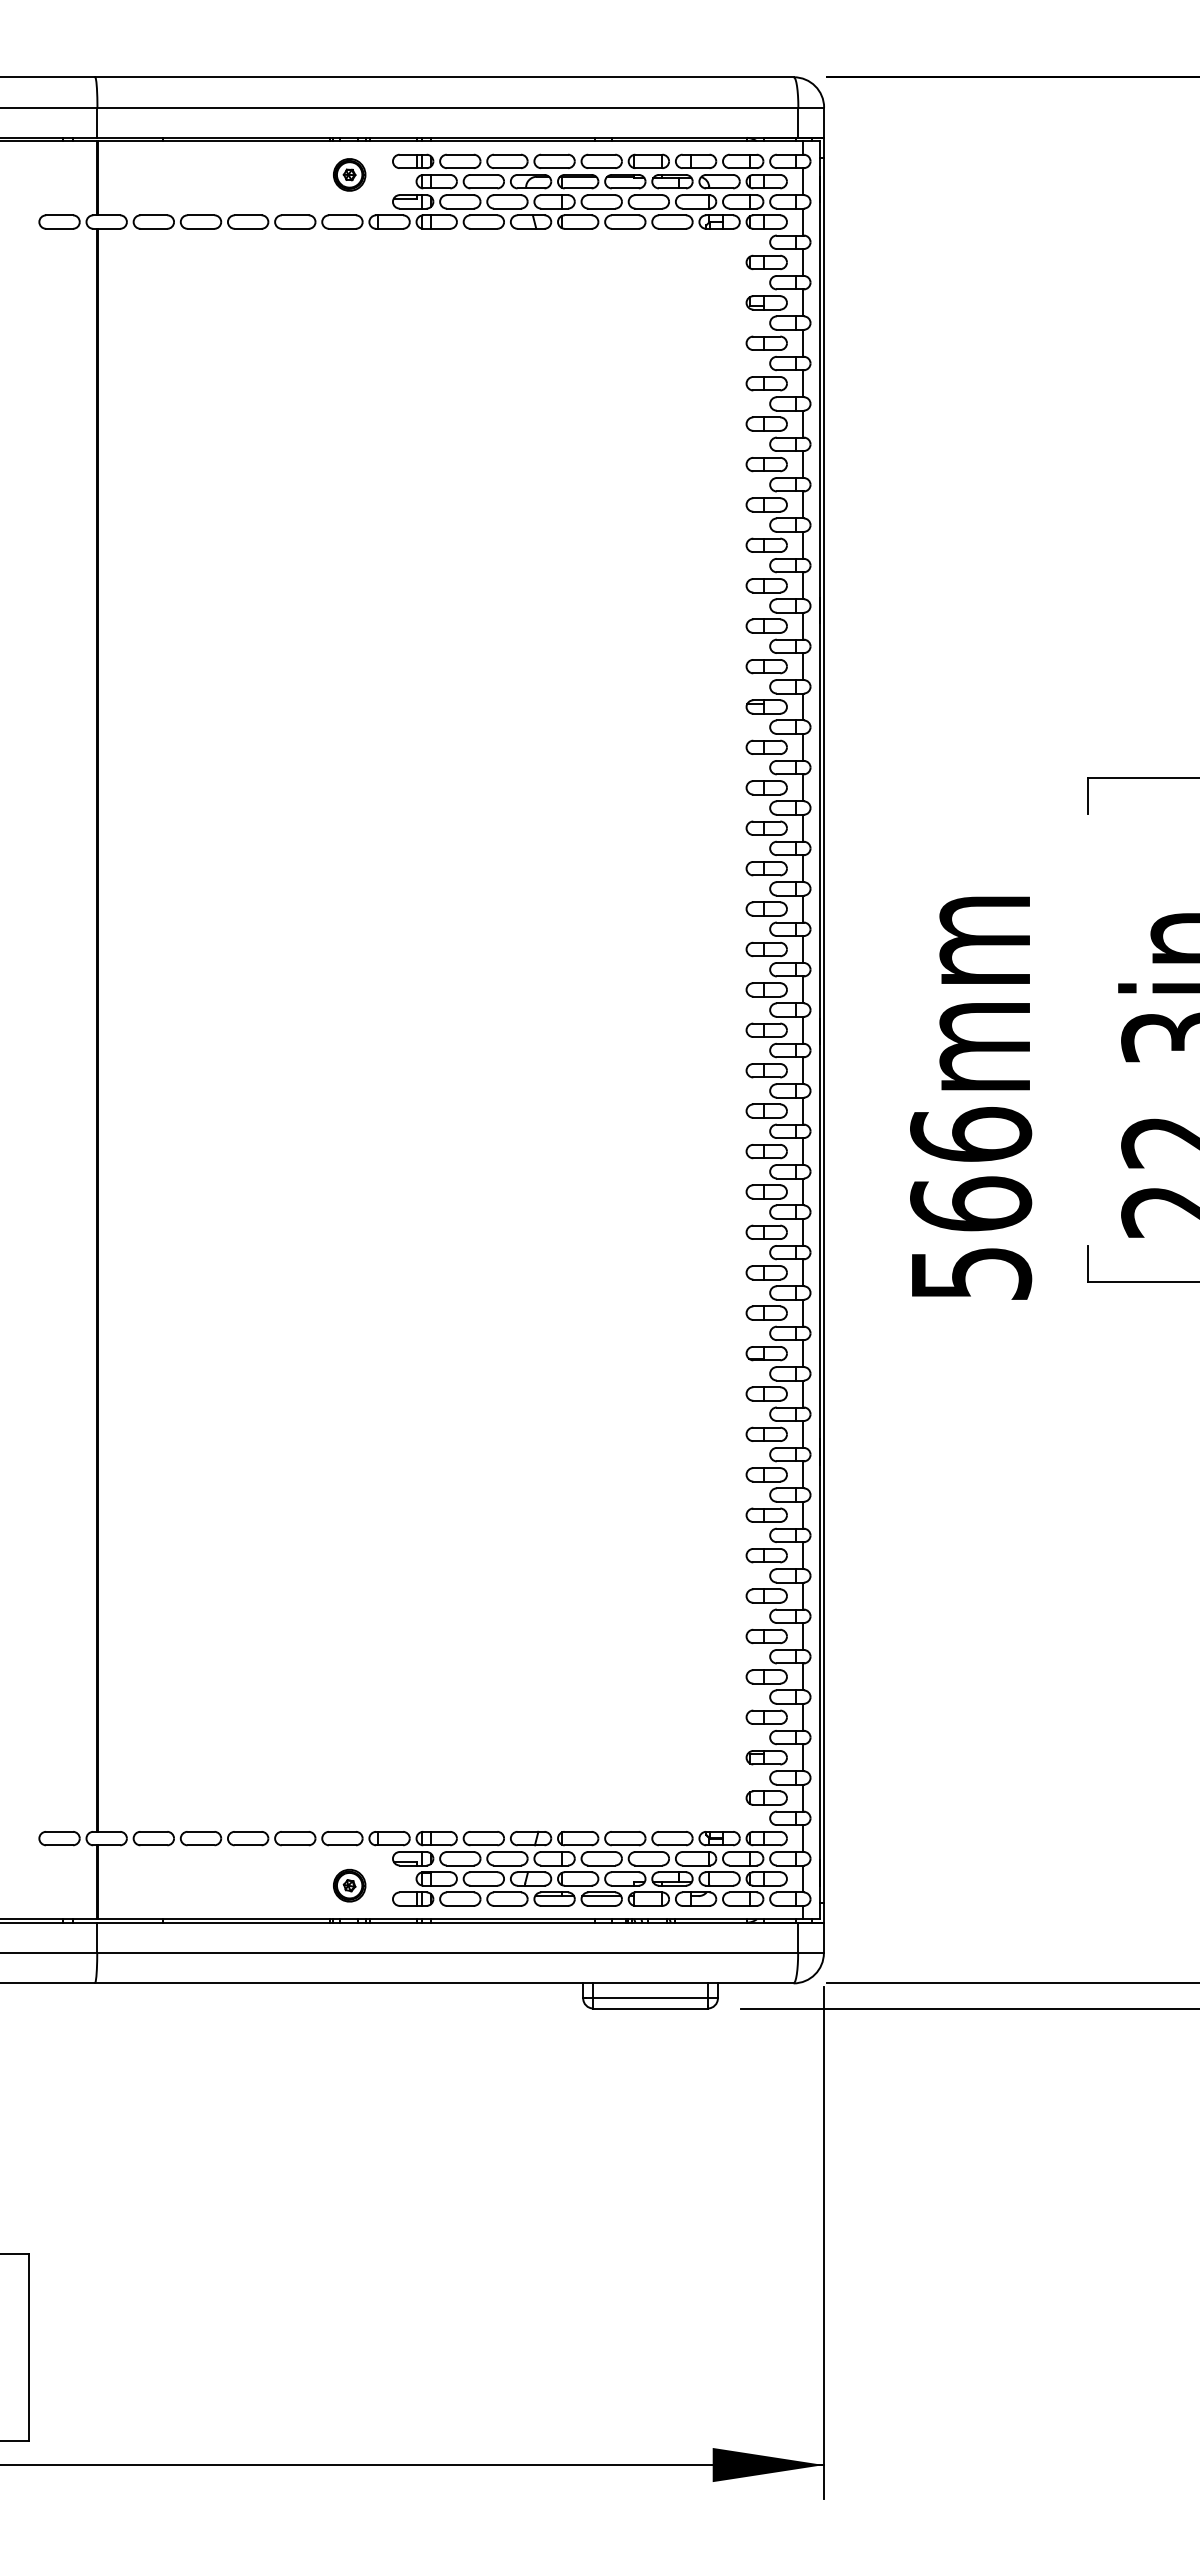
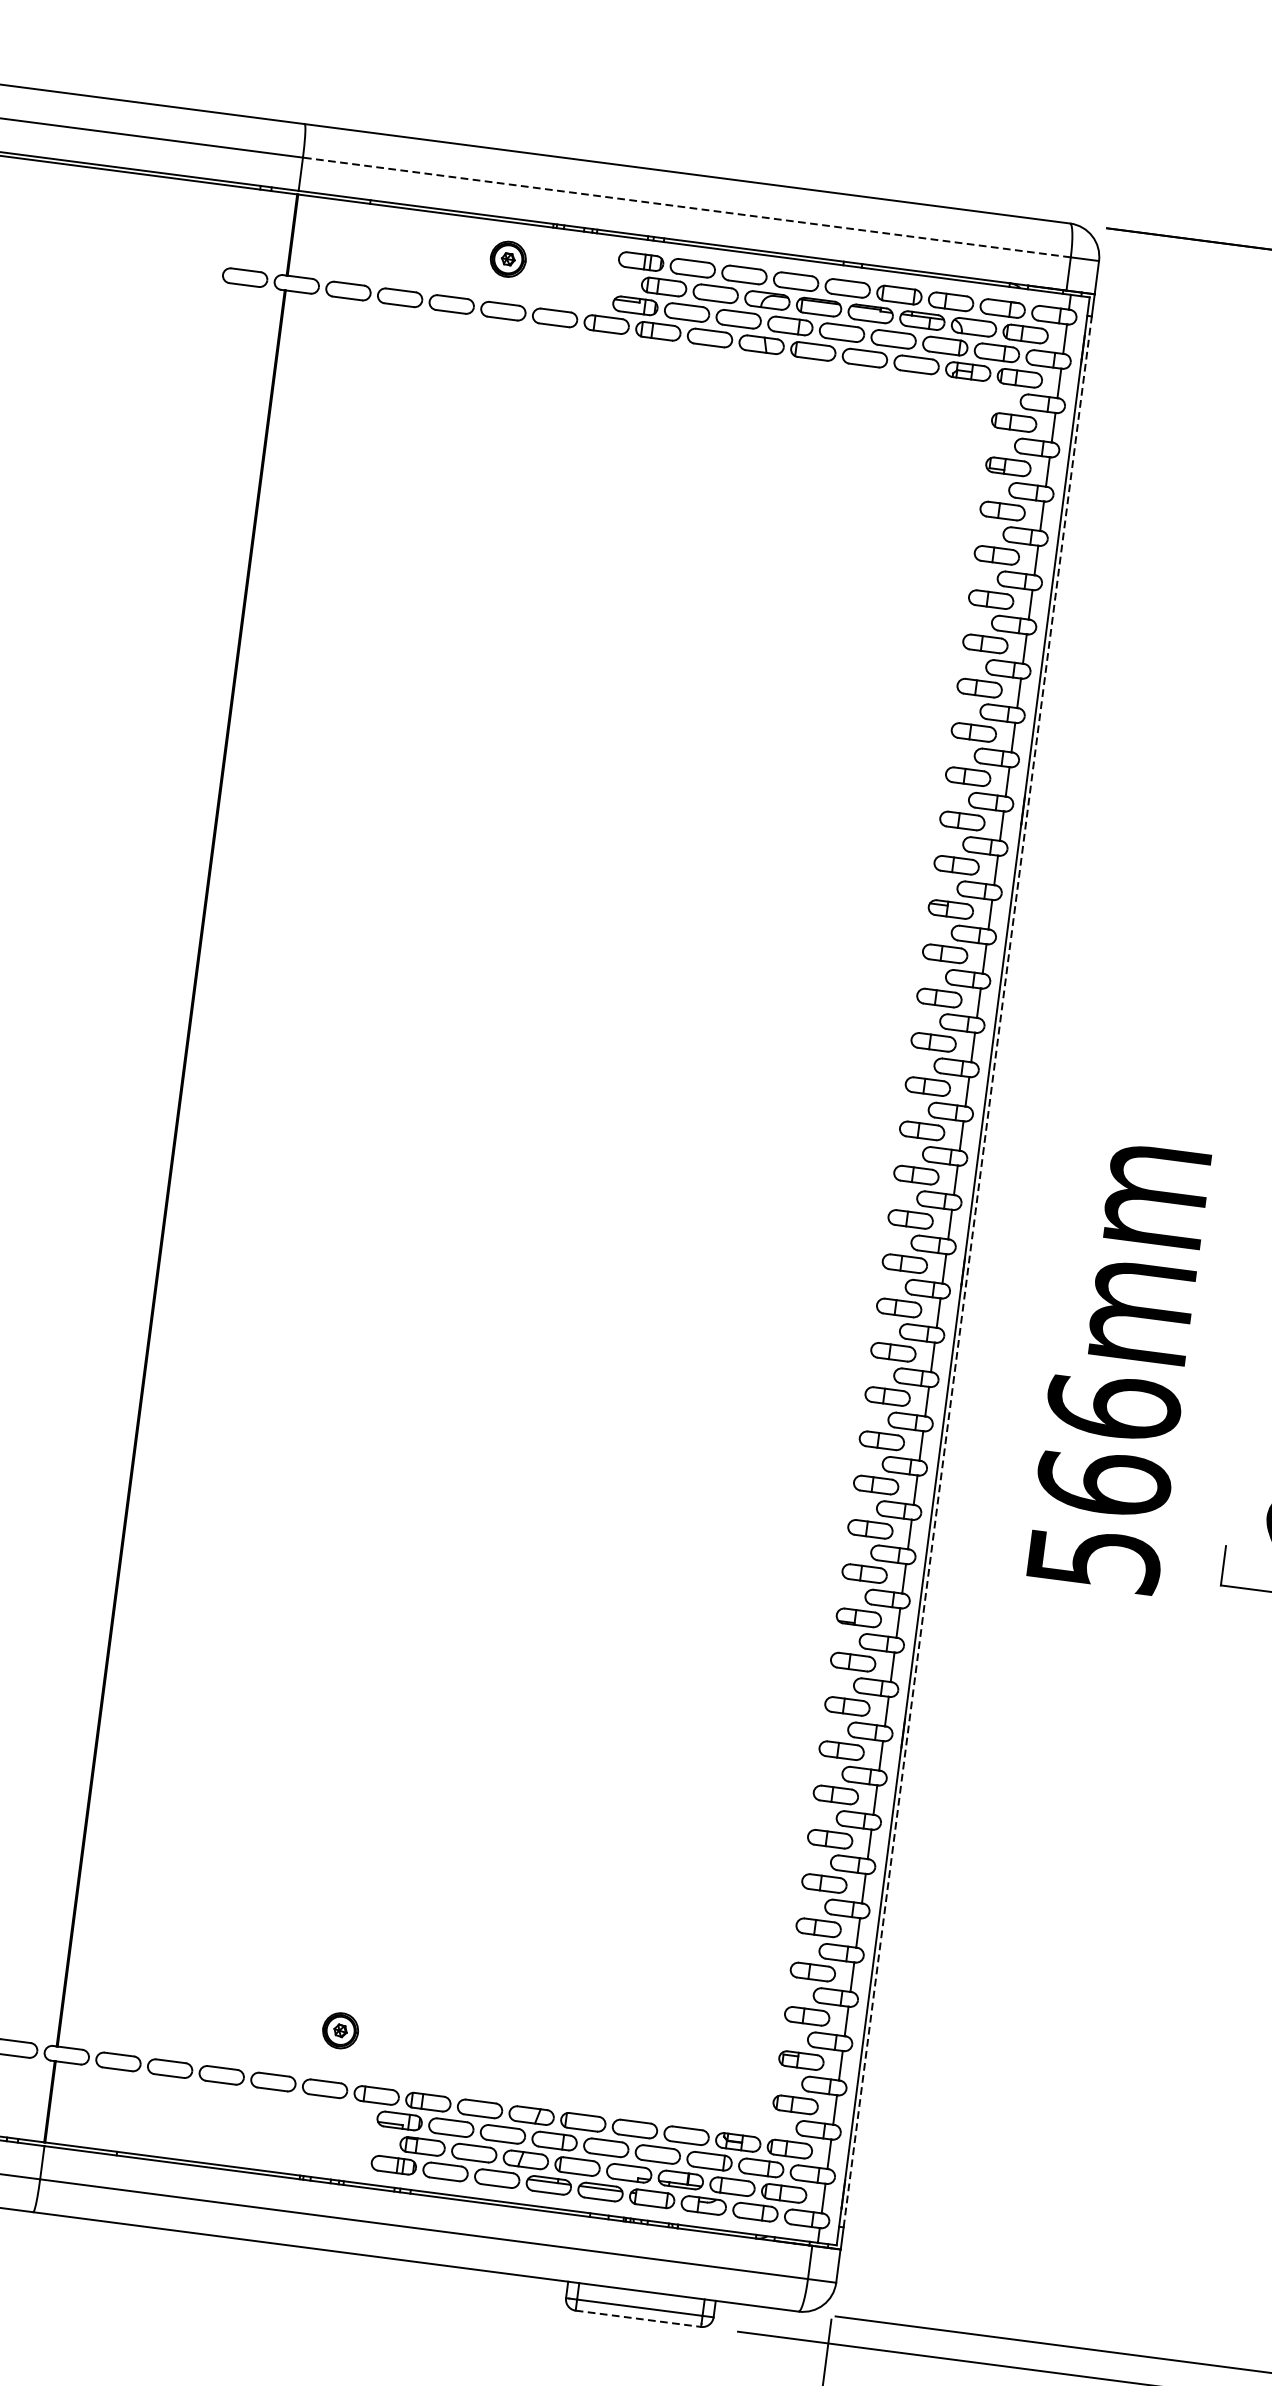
line: (447, 107) -> (686, 207), solid -> dashed
part: (349, 174) -> (508, 258), moved
line: (824, 1029) -> (968, 1271), solid -> dashed
part: (349, 1885) -> (340, 2030), moved
line: (651, 2008) -> (639, 2318), solid -> dashed

